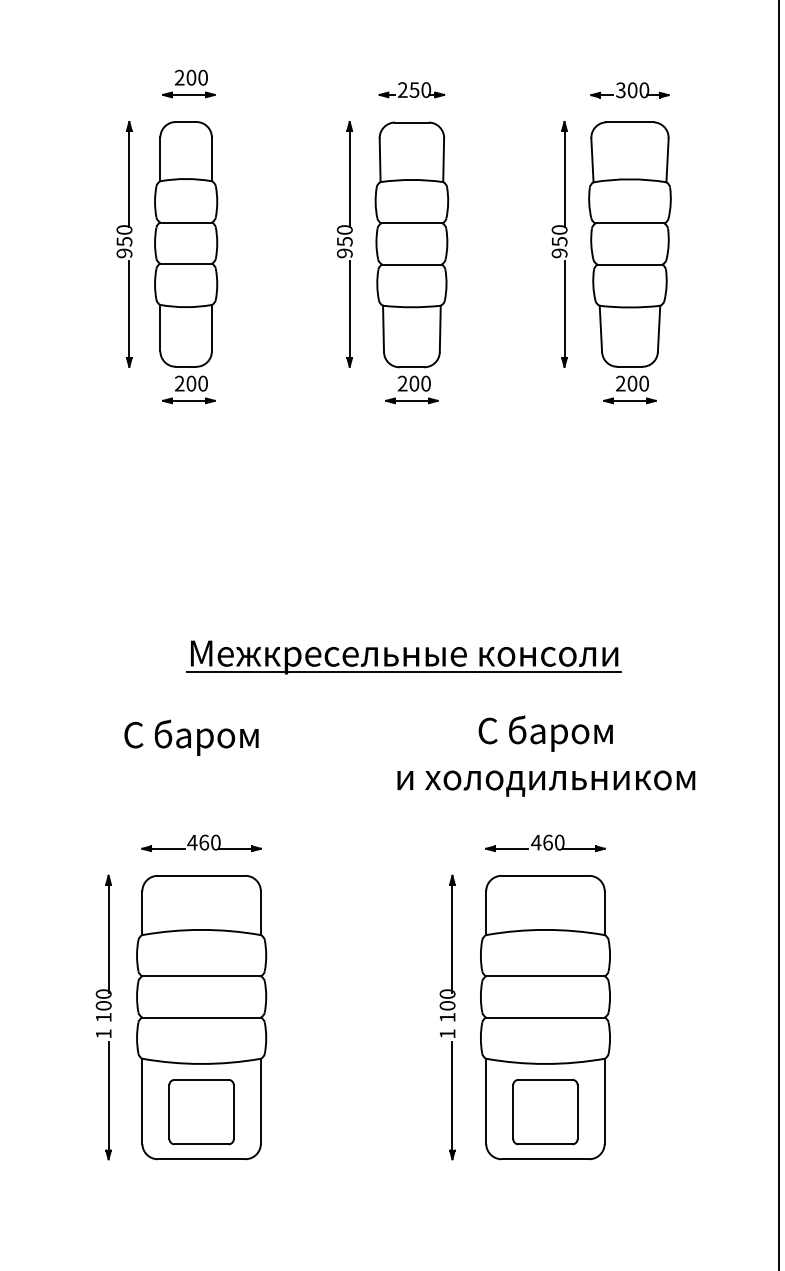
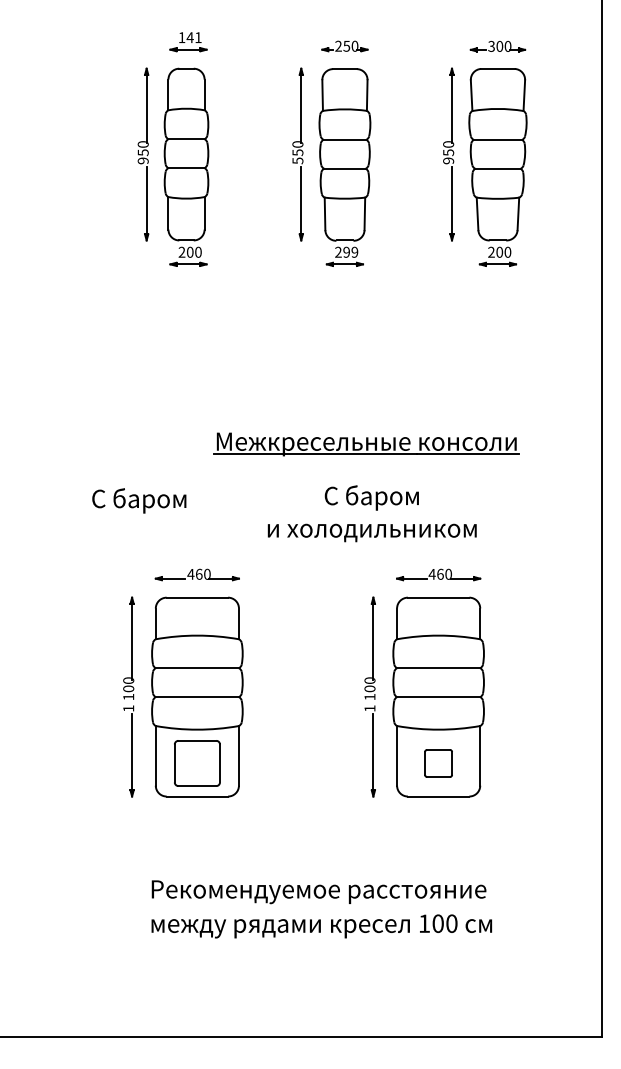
text: (190, 77) -> (189, 37), 200 -> 141
text: (344, 252) -> (297, 160), 950 -> 550
text: (419, 383) -> (350, 252), 200 -> 299
part: (404, 657) -> (366, 444), moved
text: (191, 737) -> (139, 500), moved
text: (545, 755) -> (371, 513), moved
part: (545, 1112) -> (438, 763), size x0.6

